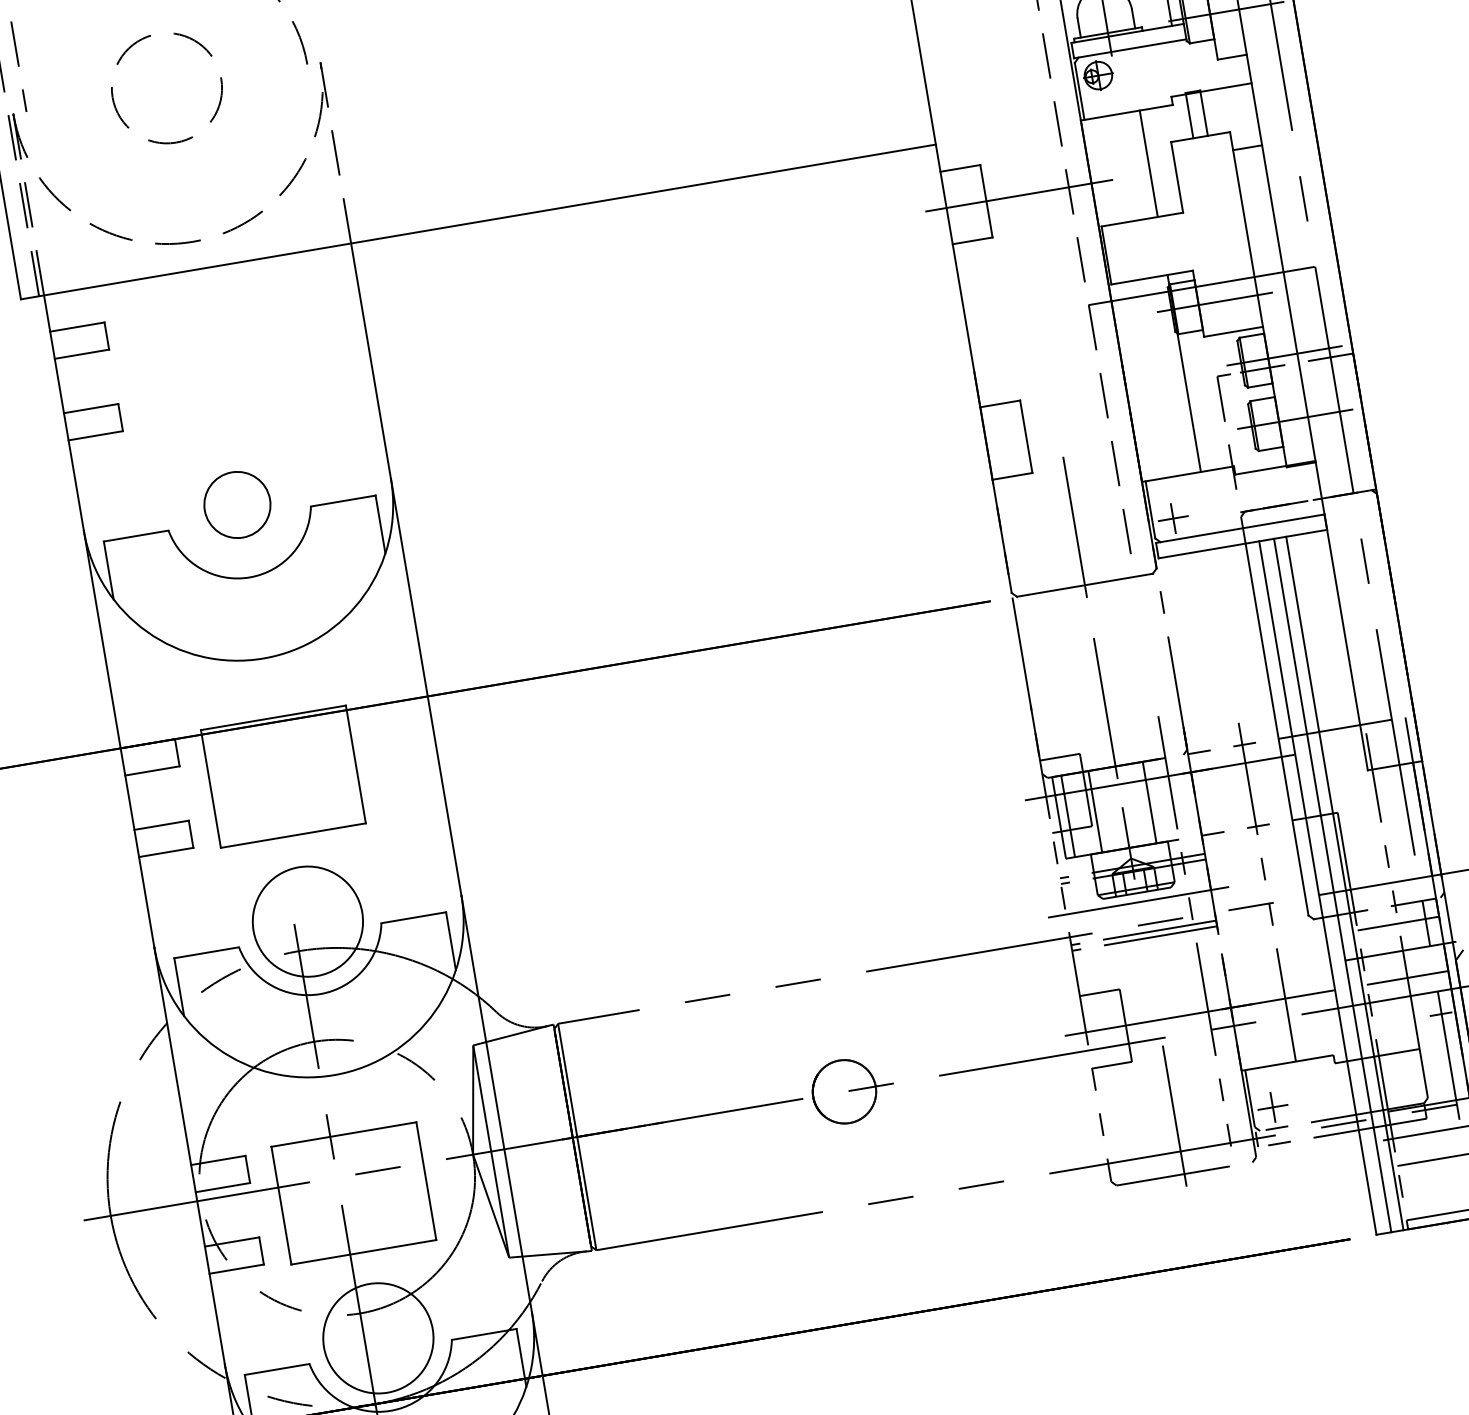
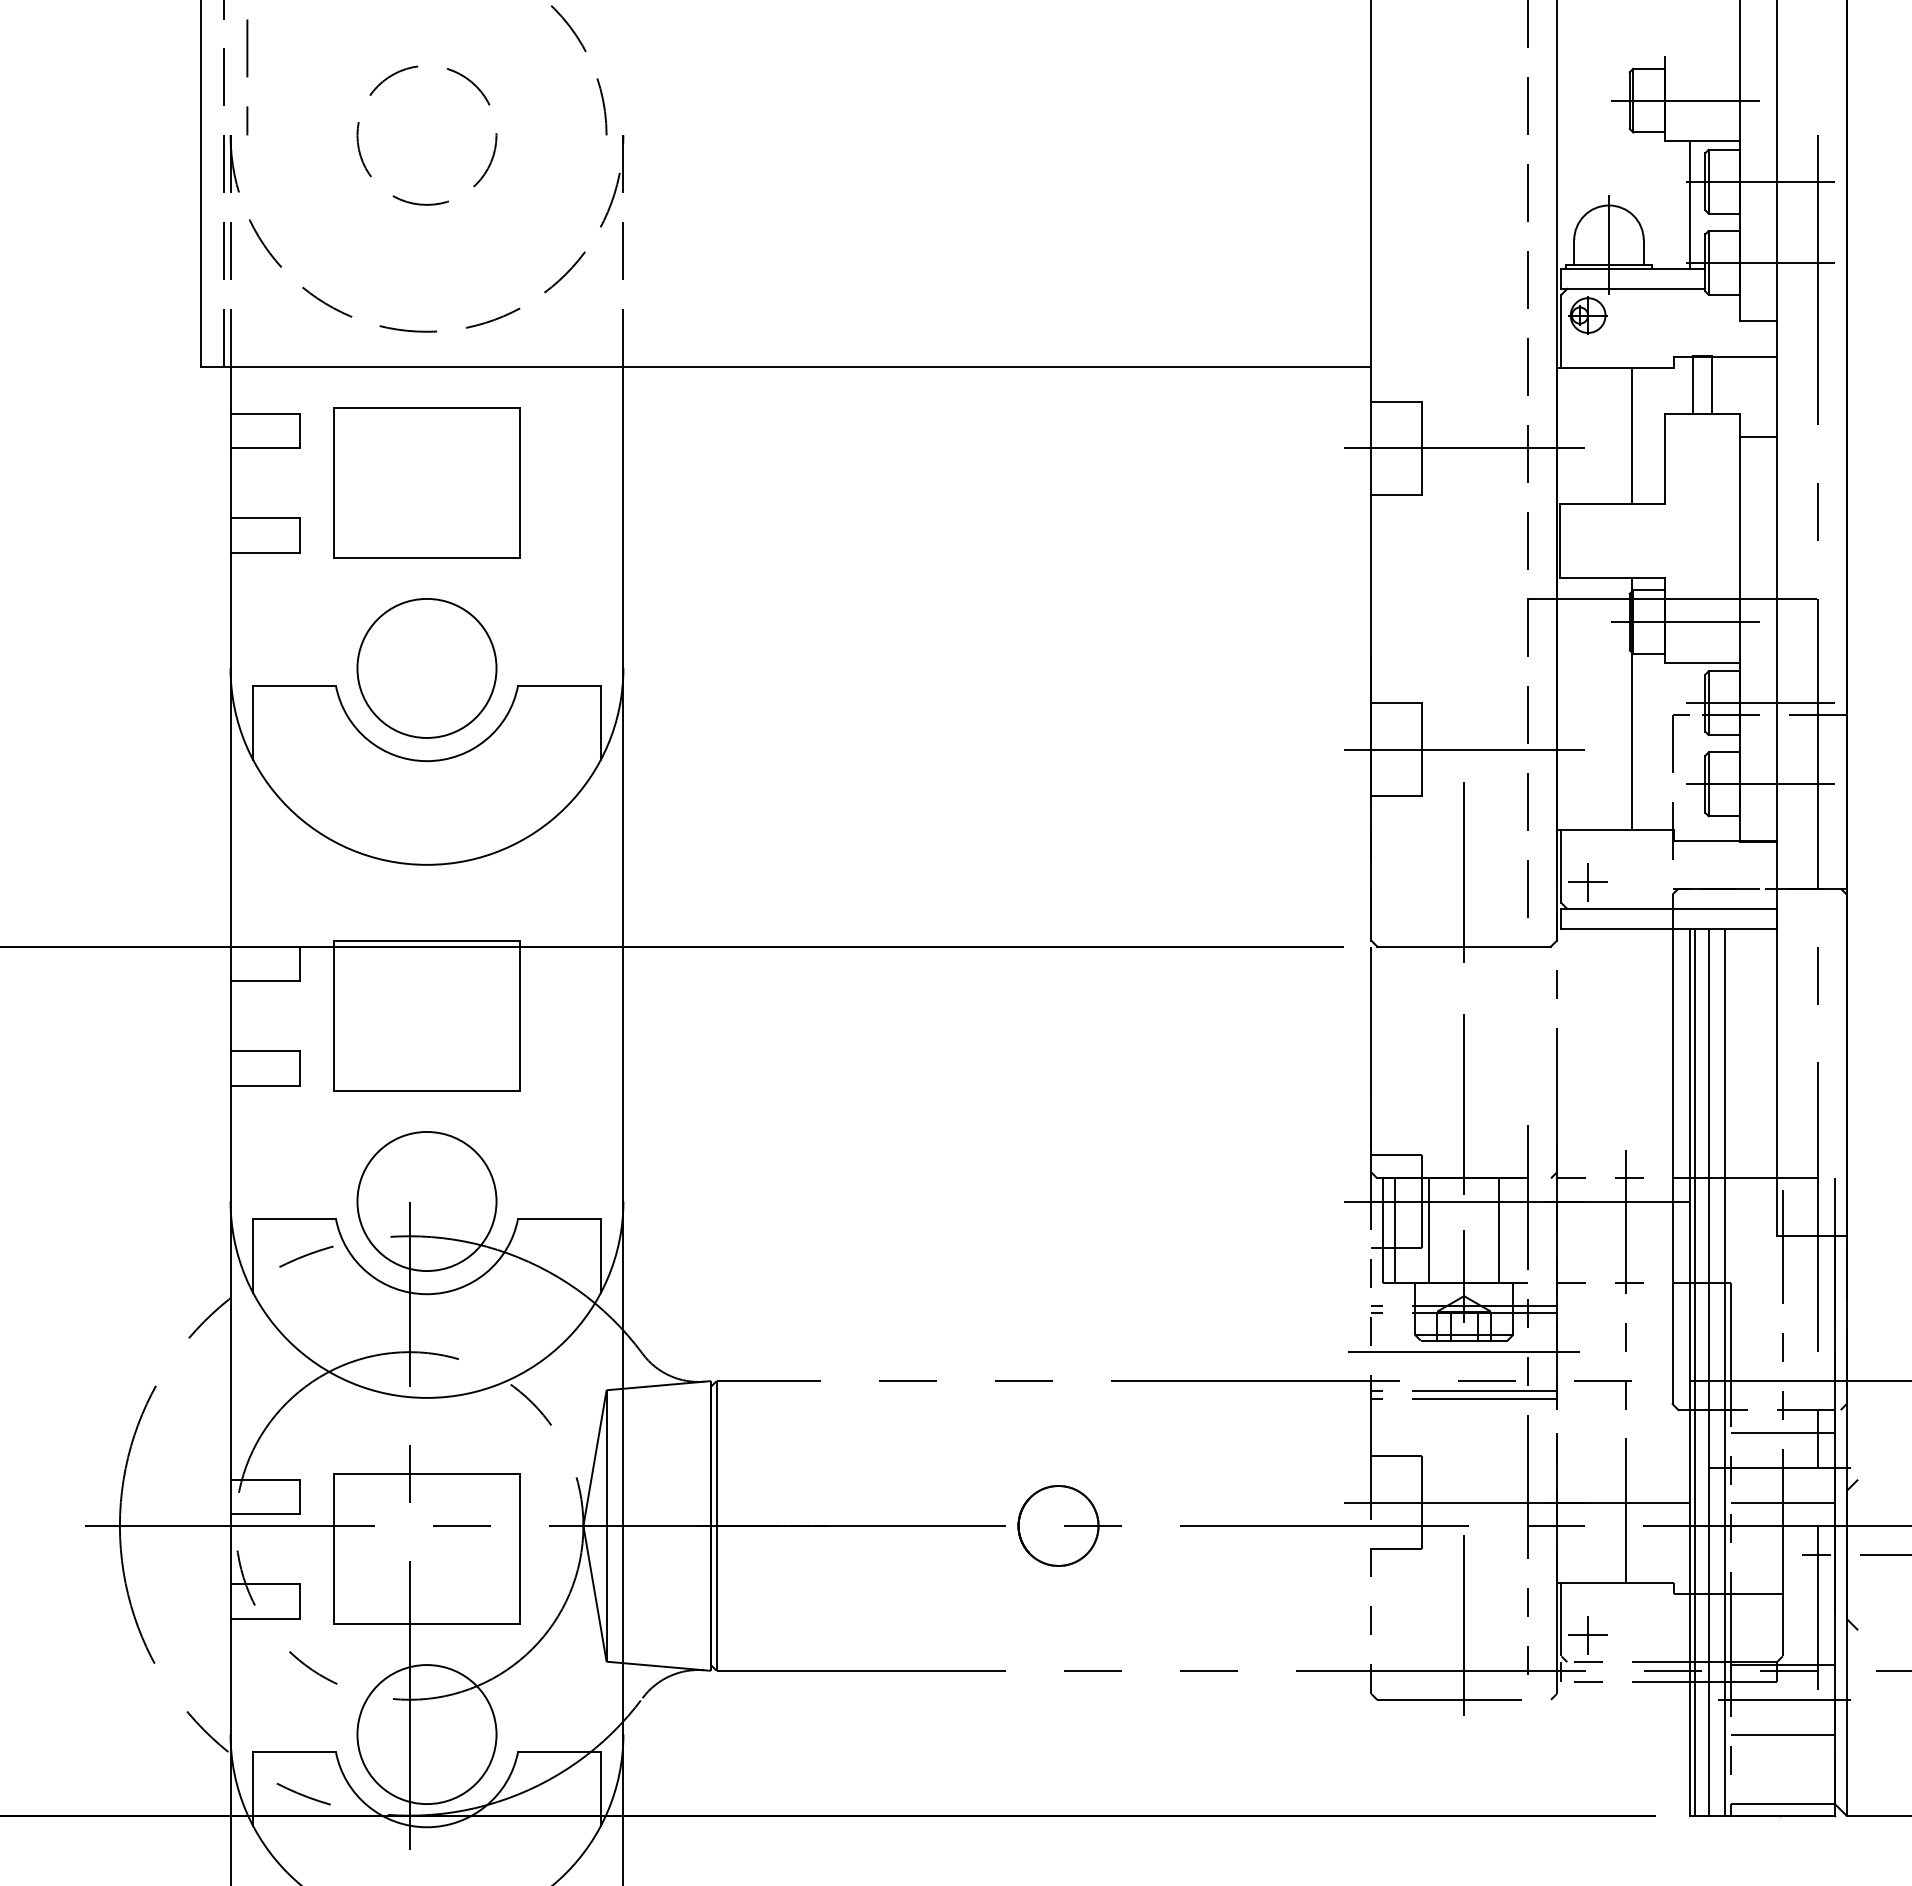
part: (212, 359) -> (426, 482), added
line: (1059, 431) -> (1464, 749), added
circle: (237, 505) -> (426, 668), size x1.67
line: (1321, 886) -> (1695, 1371), added

